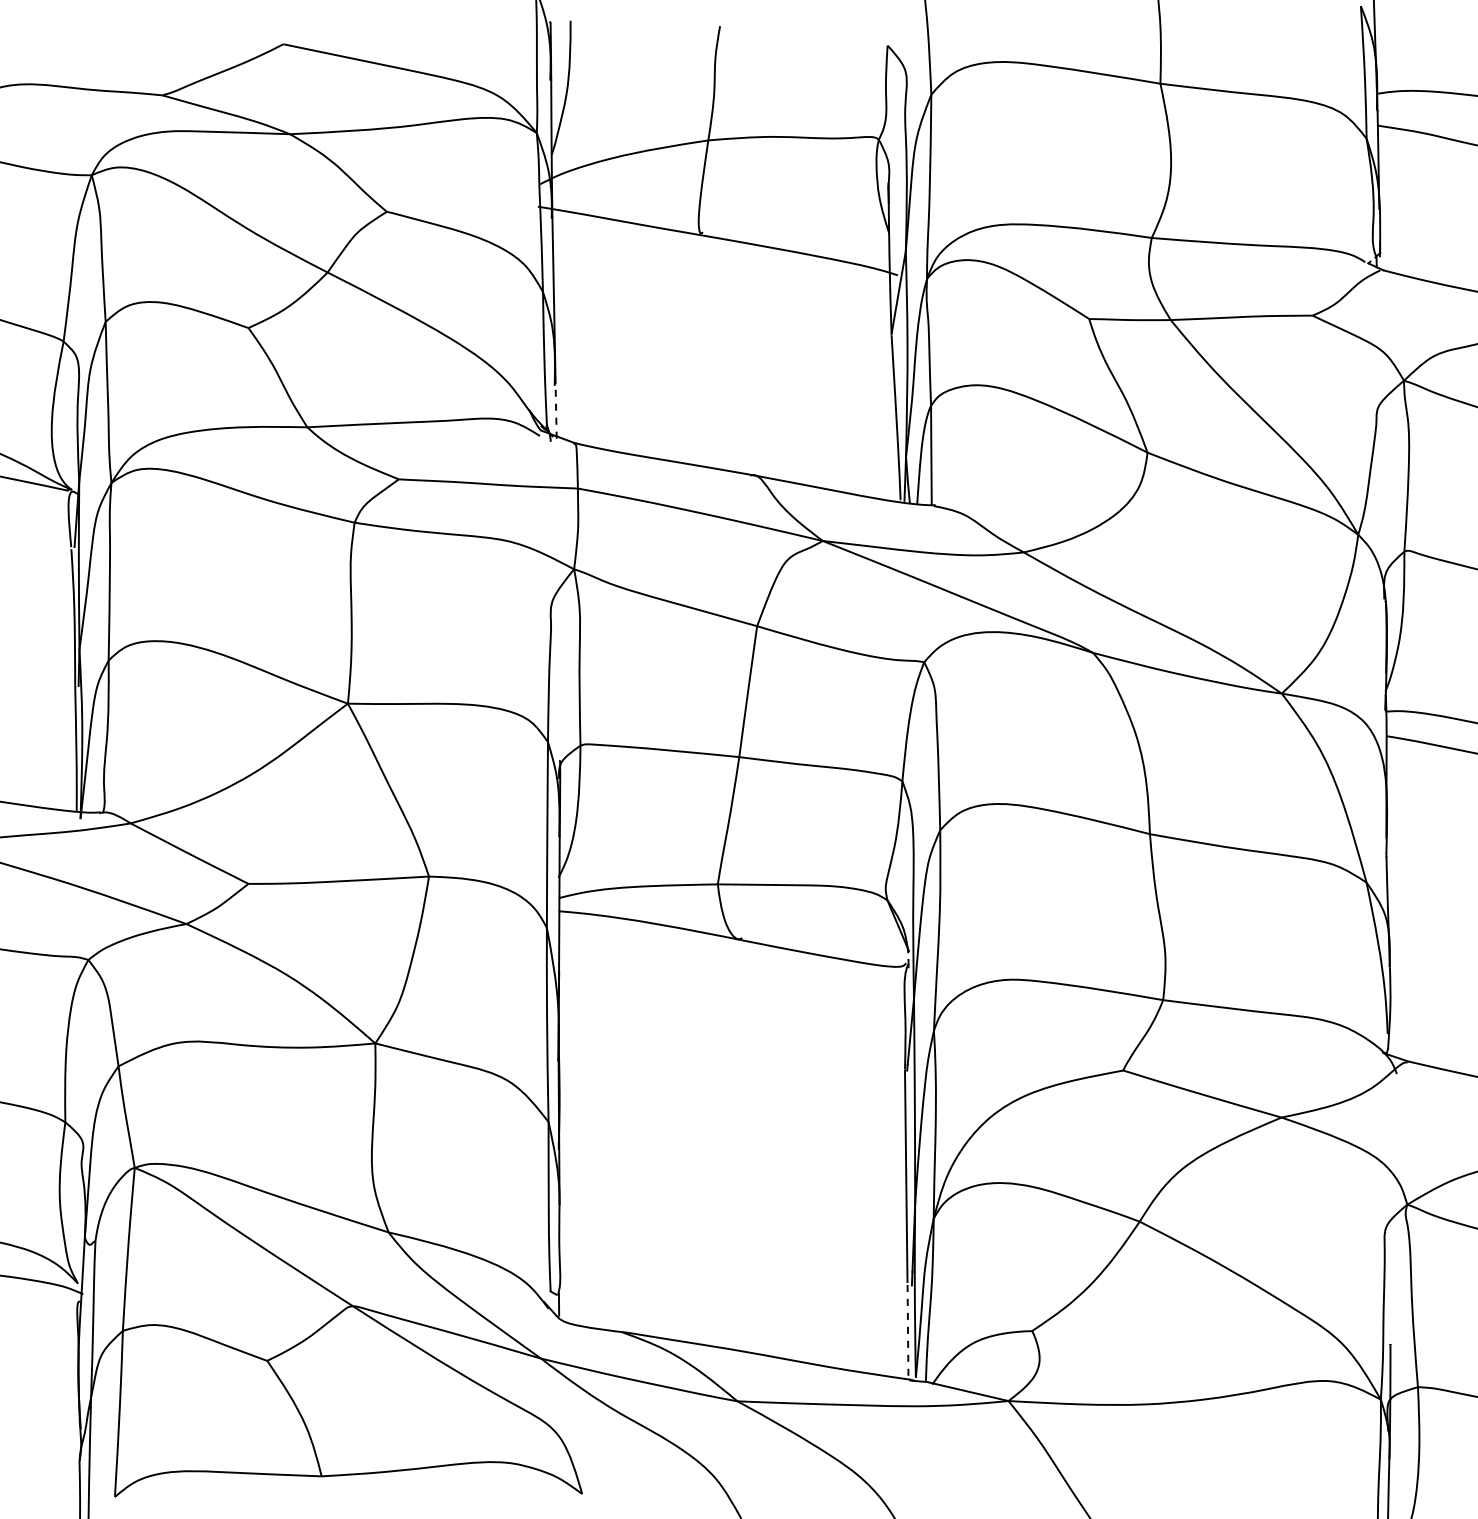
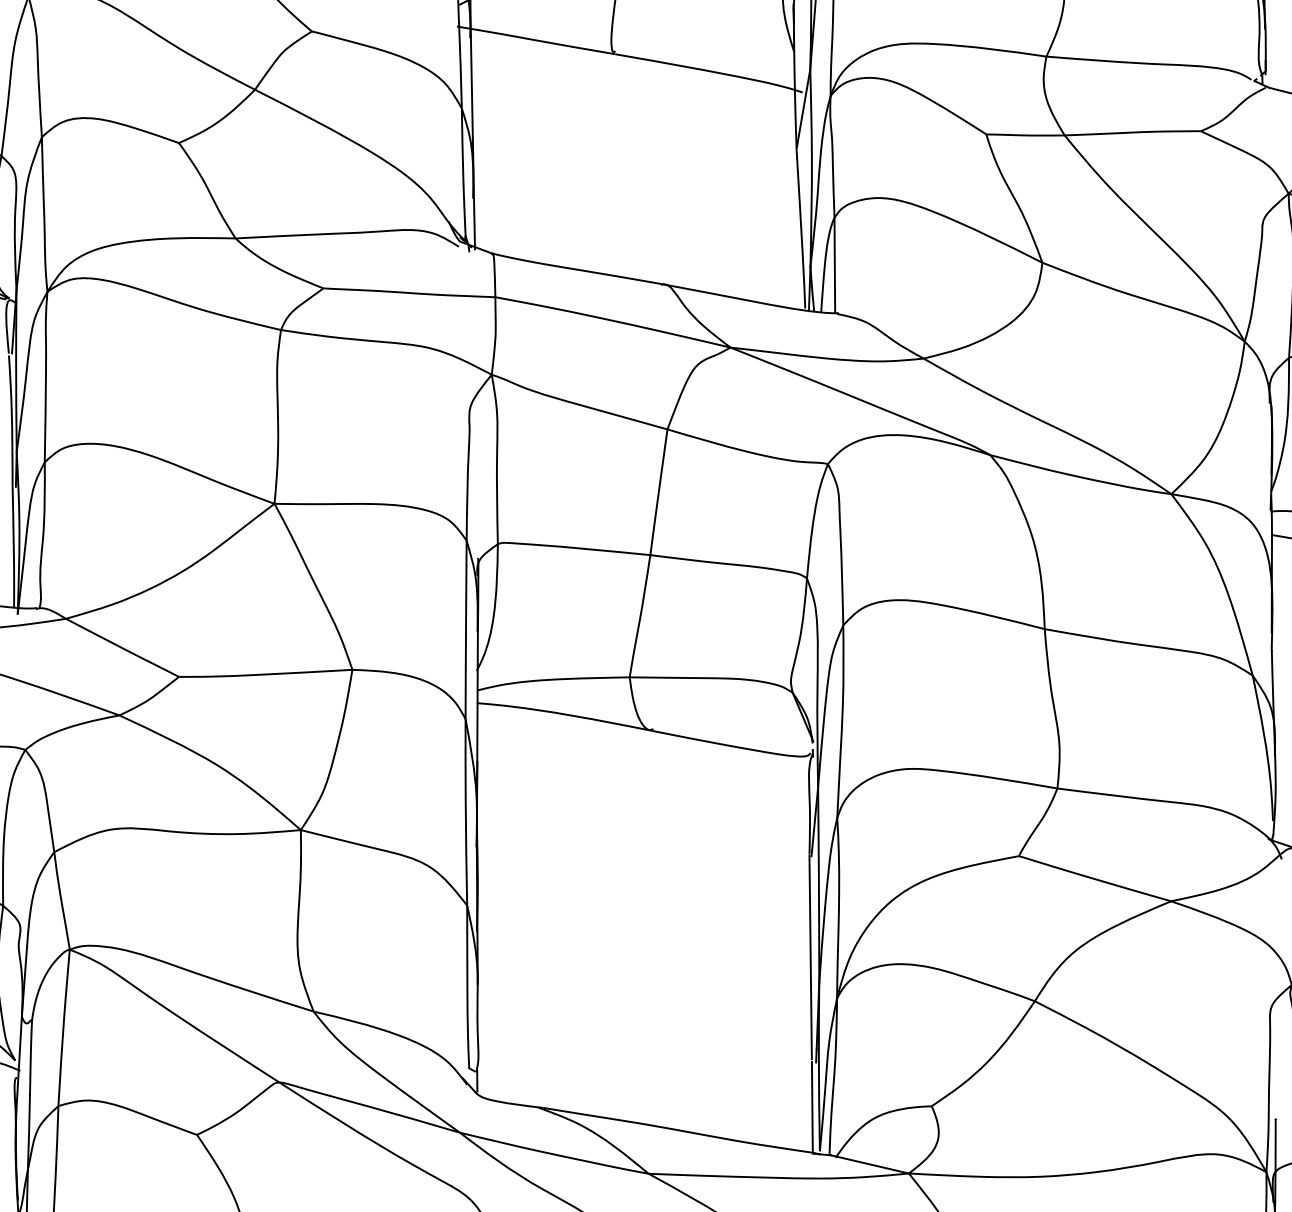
line: (556, 411) -> (474, 223), dashed -> solid
line: (908, 1332) -> (812, 1107), dashed -> solid

